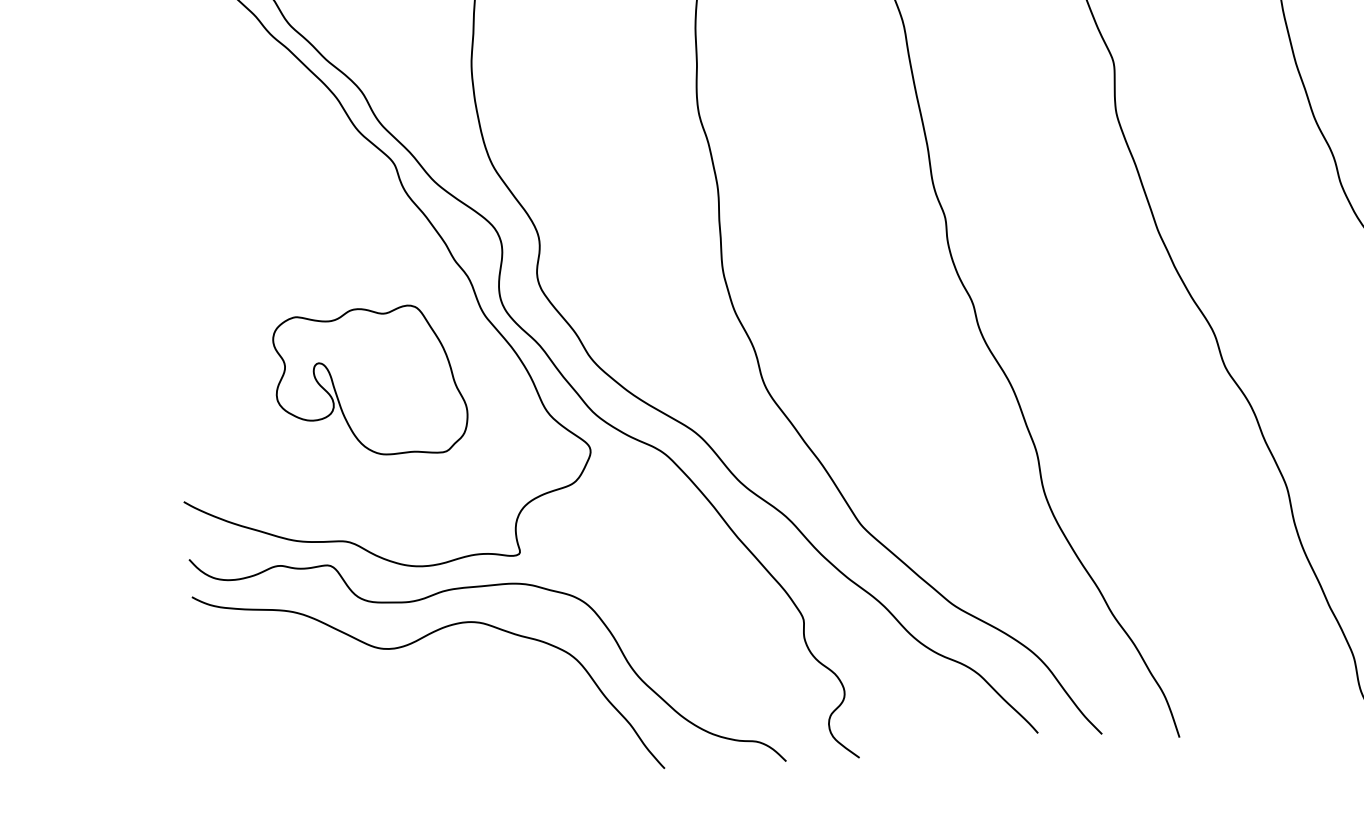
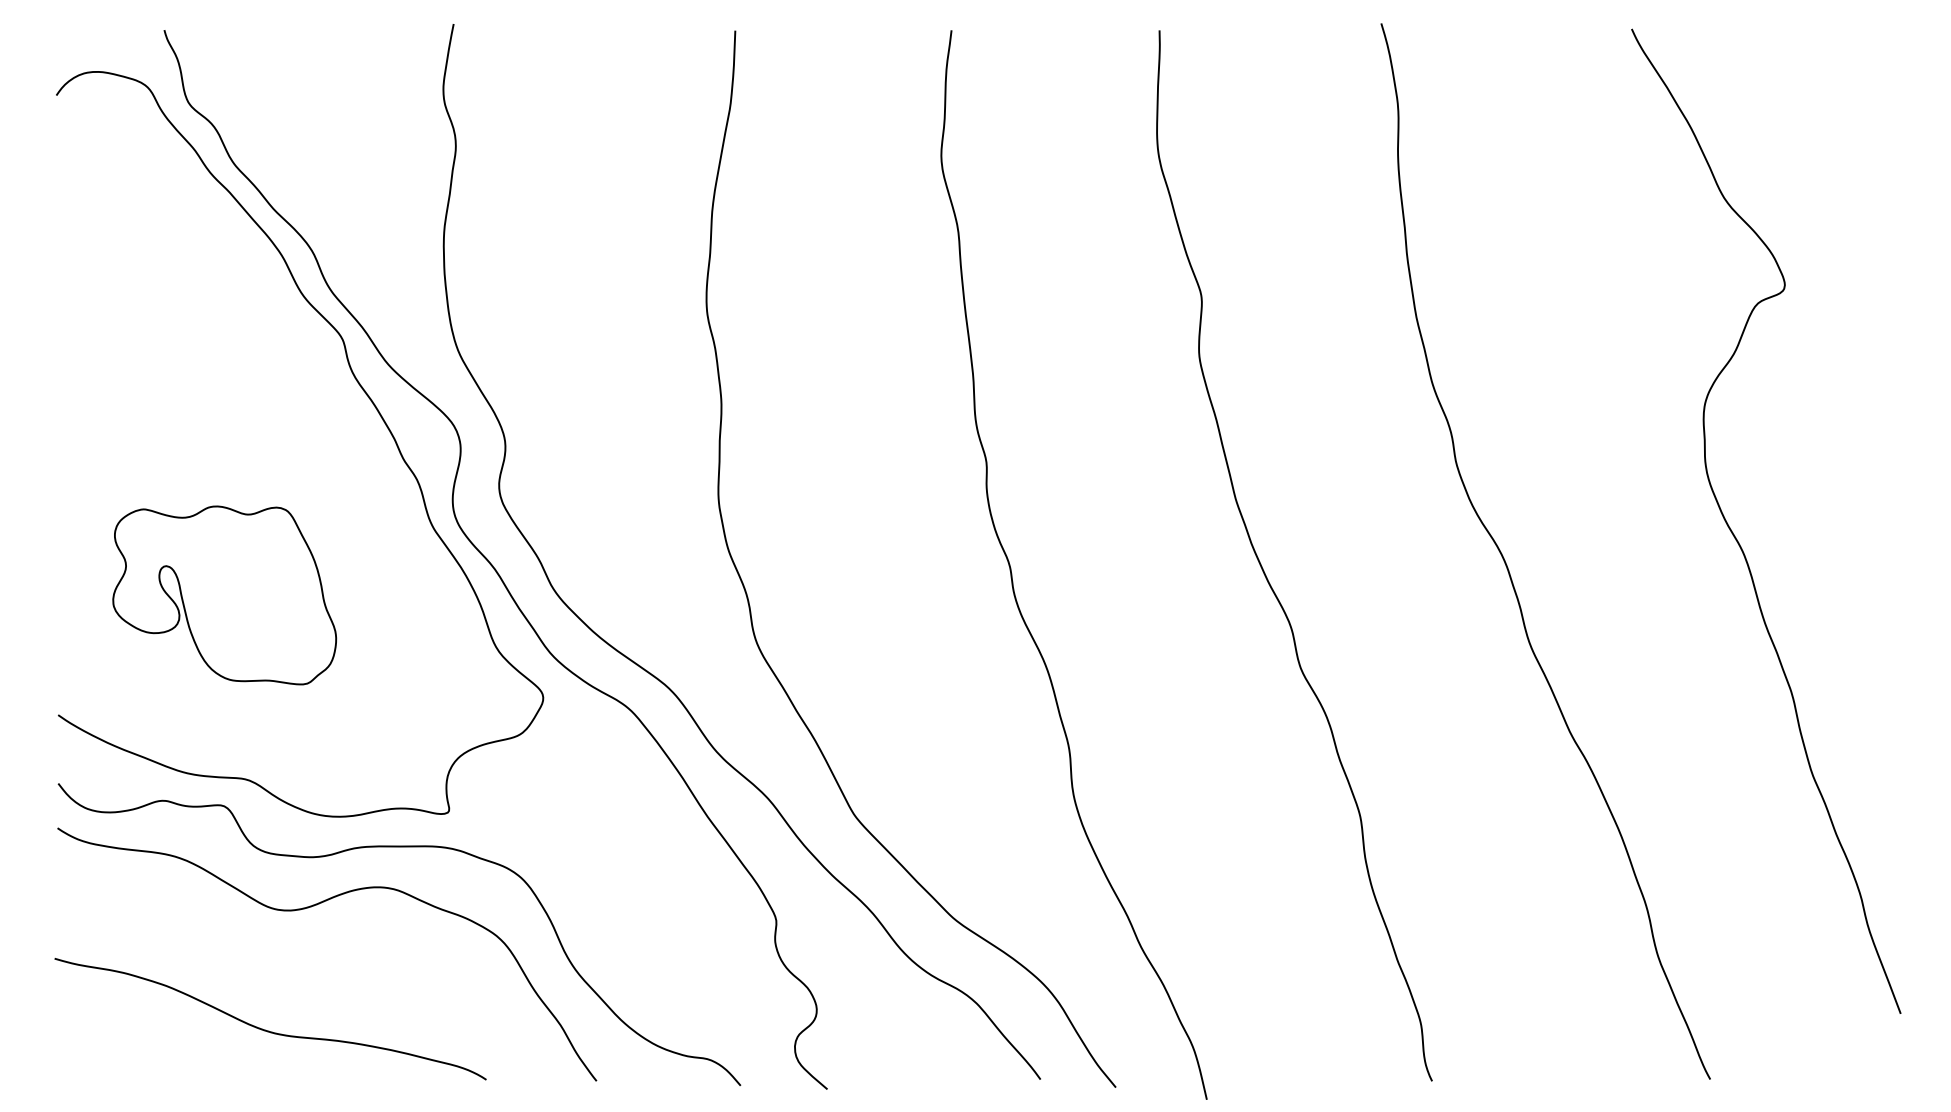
part: (370, 383) -> (224, 595), moved
curve: (385, 751) -> (269, 1030), added

